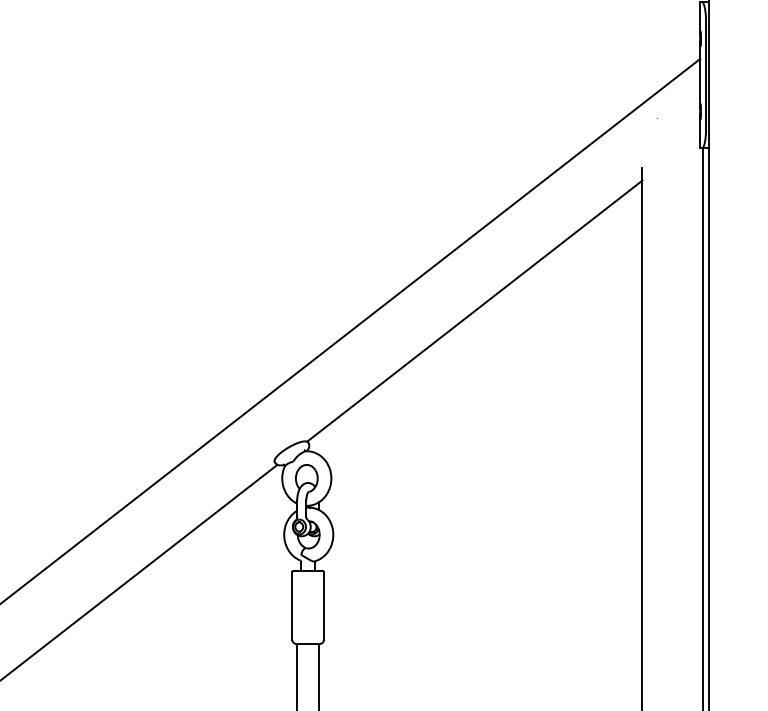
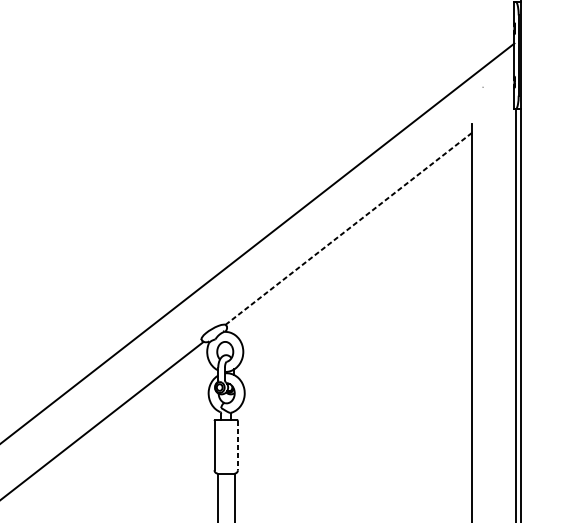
line: (474, 311) -> (348, 229), solid -> dashed
line: (324, 605) -> (238, 445), solid -> dashed

